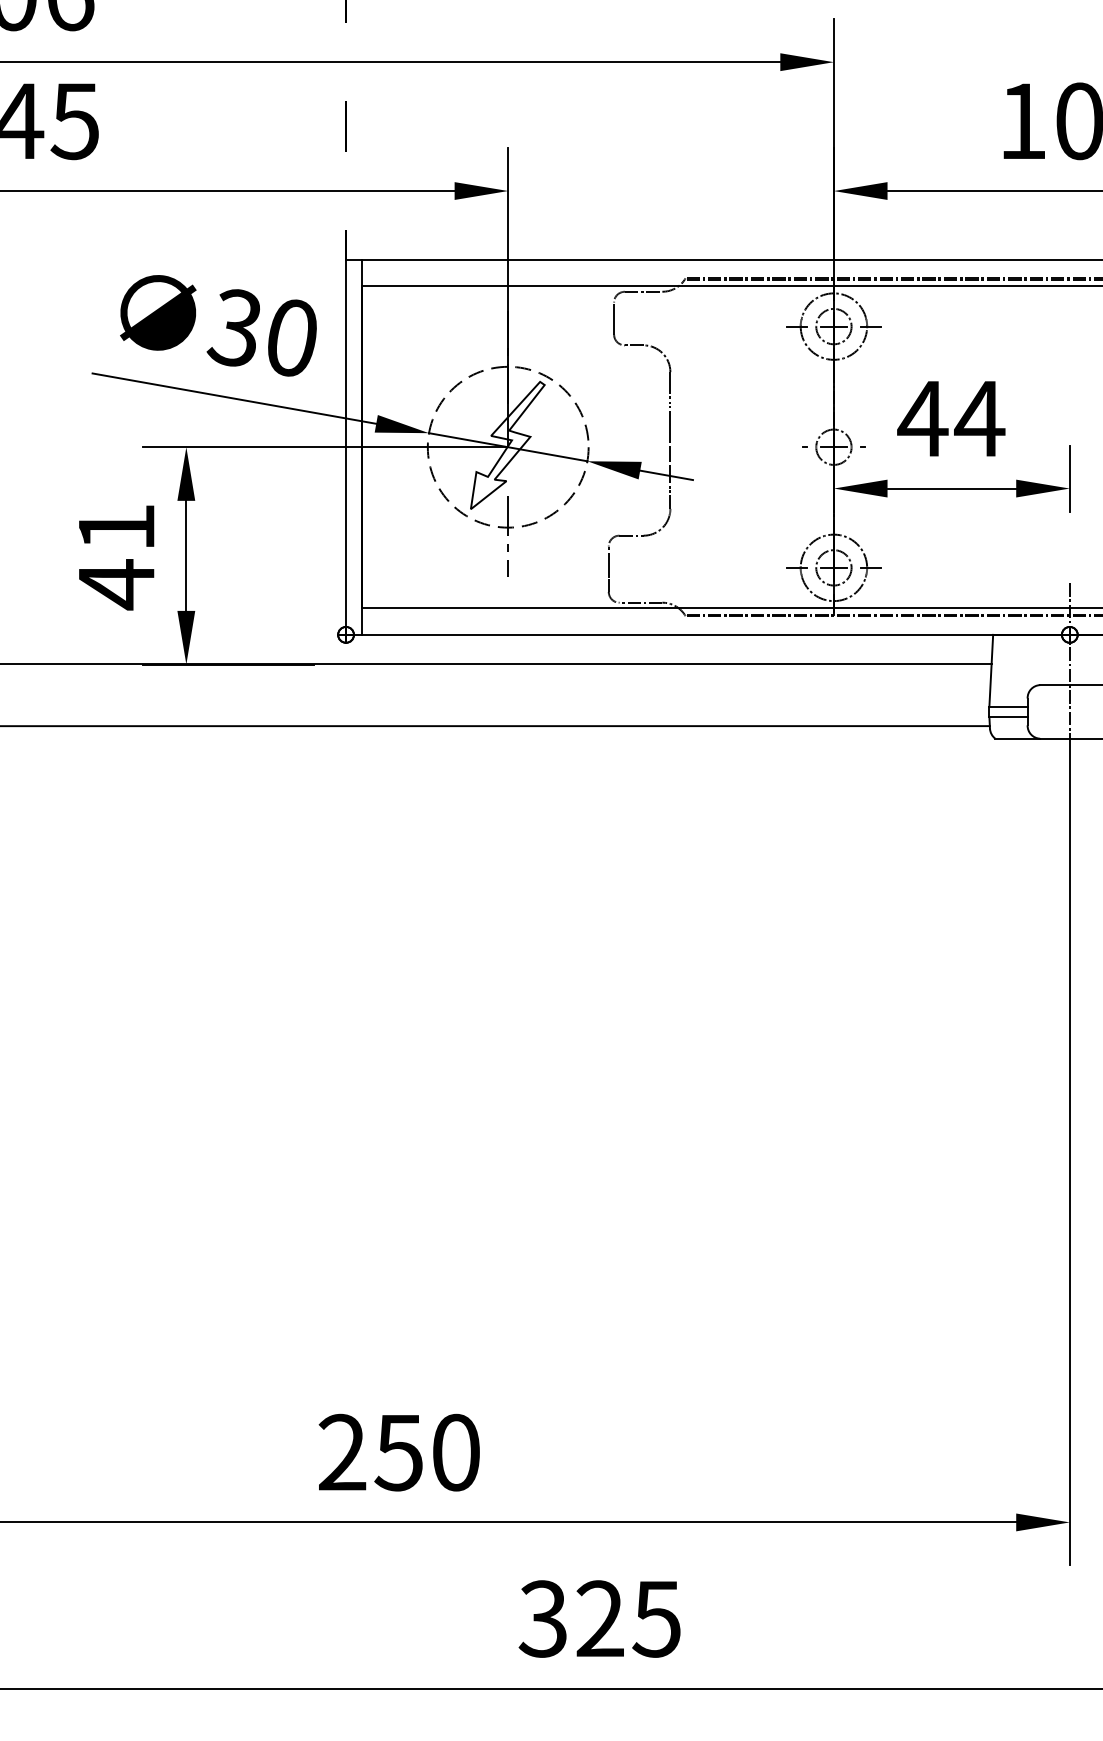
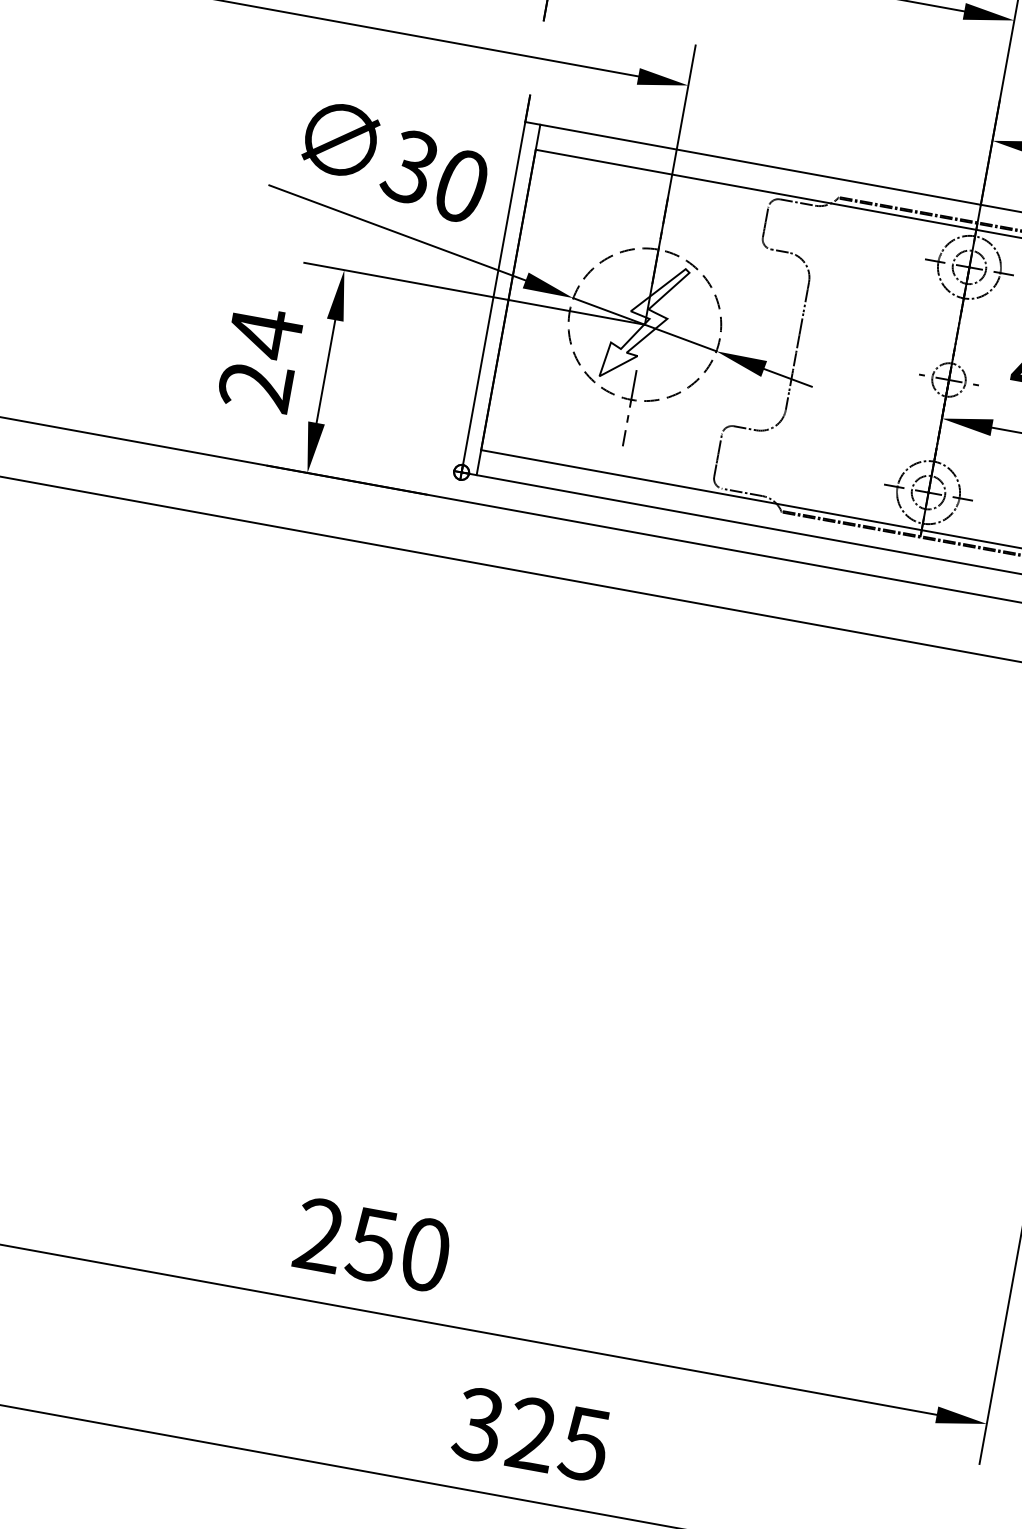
text: (115, 556) -> (259, 360), 41 -> 24

